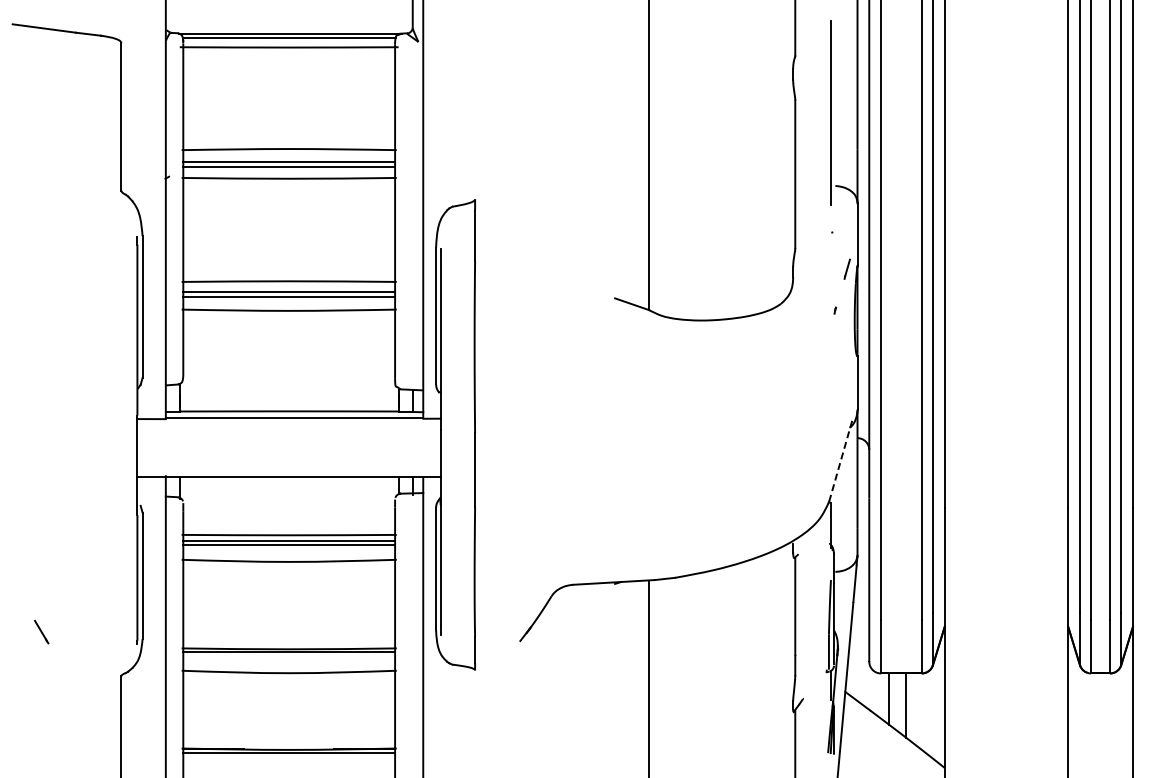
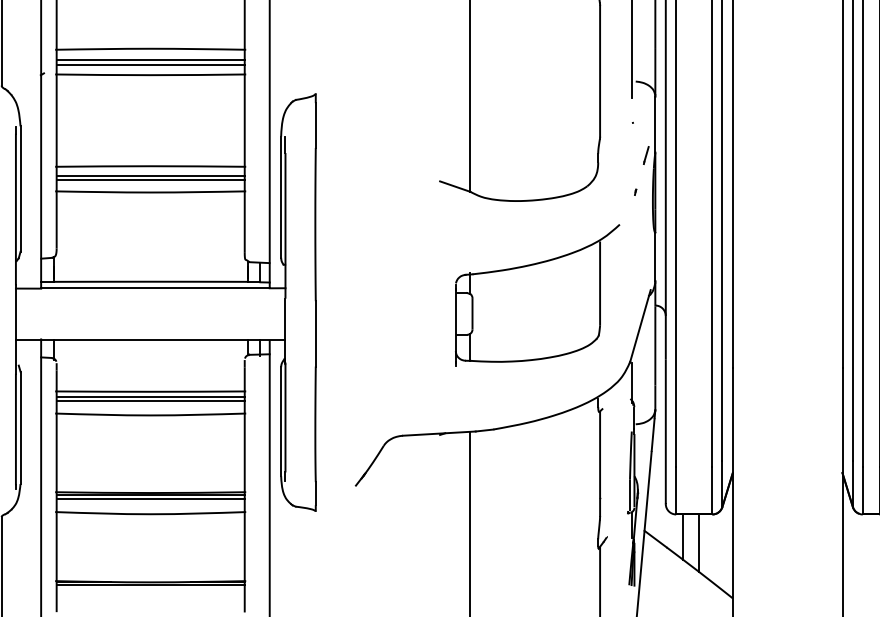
part: (724, 426) -> (537, 295), added
line: (840, 460) -> (640, 325), dashed -> solid
line: (289, 655) -> (150, 498), added

